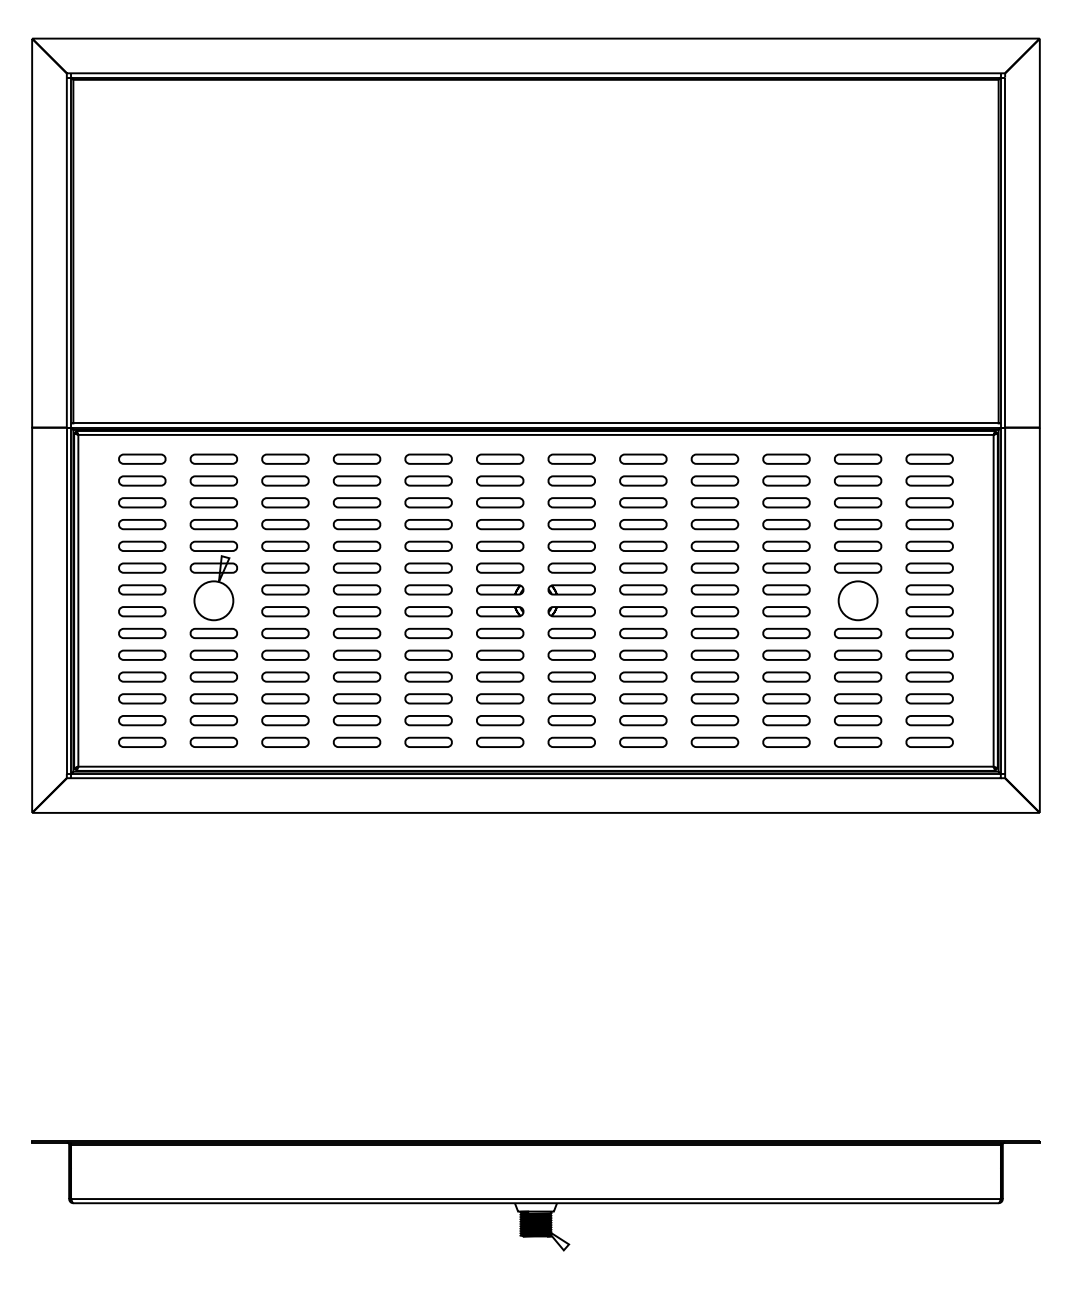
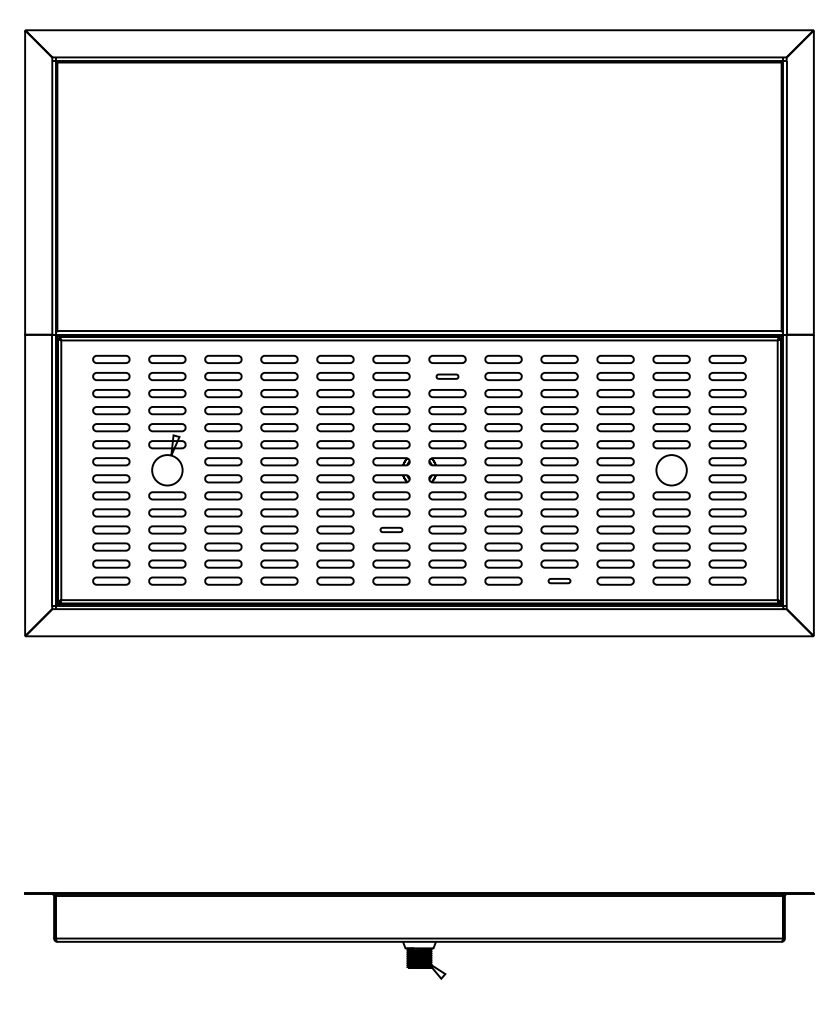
part: (571, 480) -> (447, 376), size x0.6
part: (500, 676) -> (391, 529), size x0.6
part: (714, 741) -> (559, 580), size x0.6

